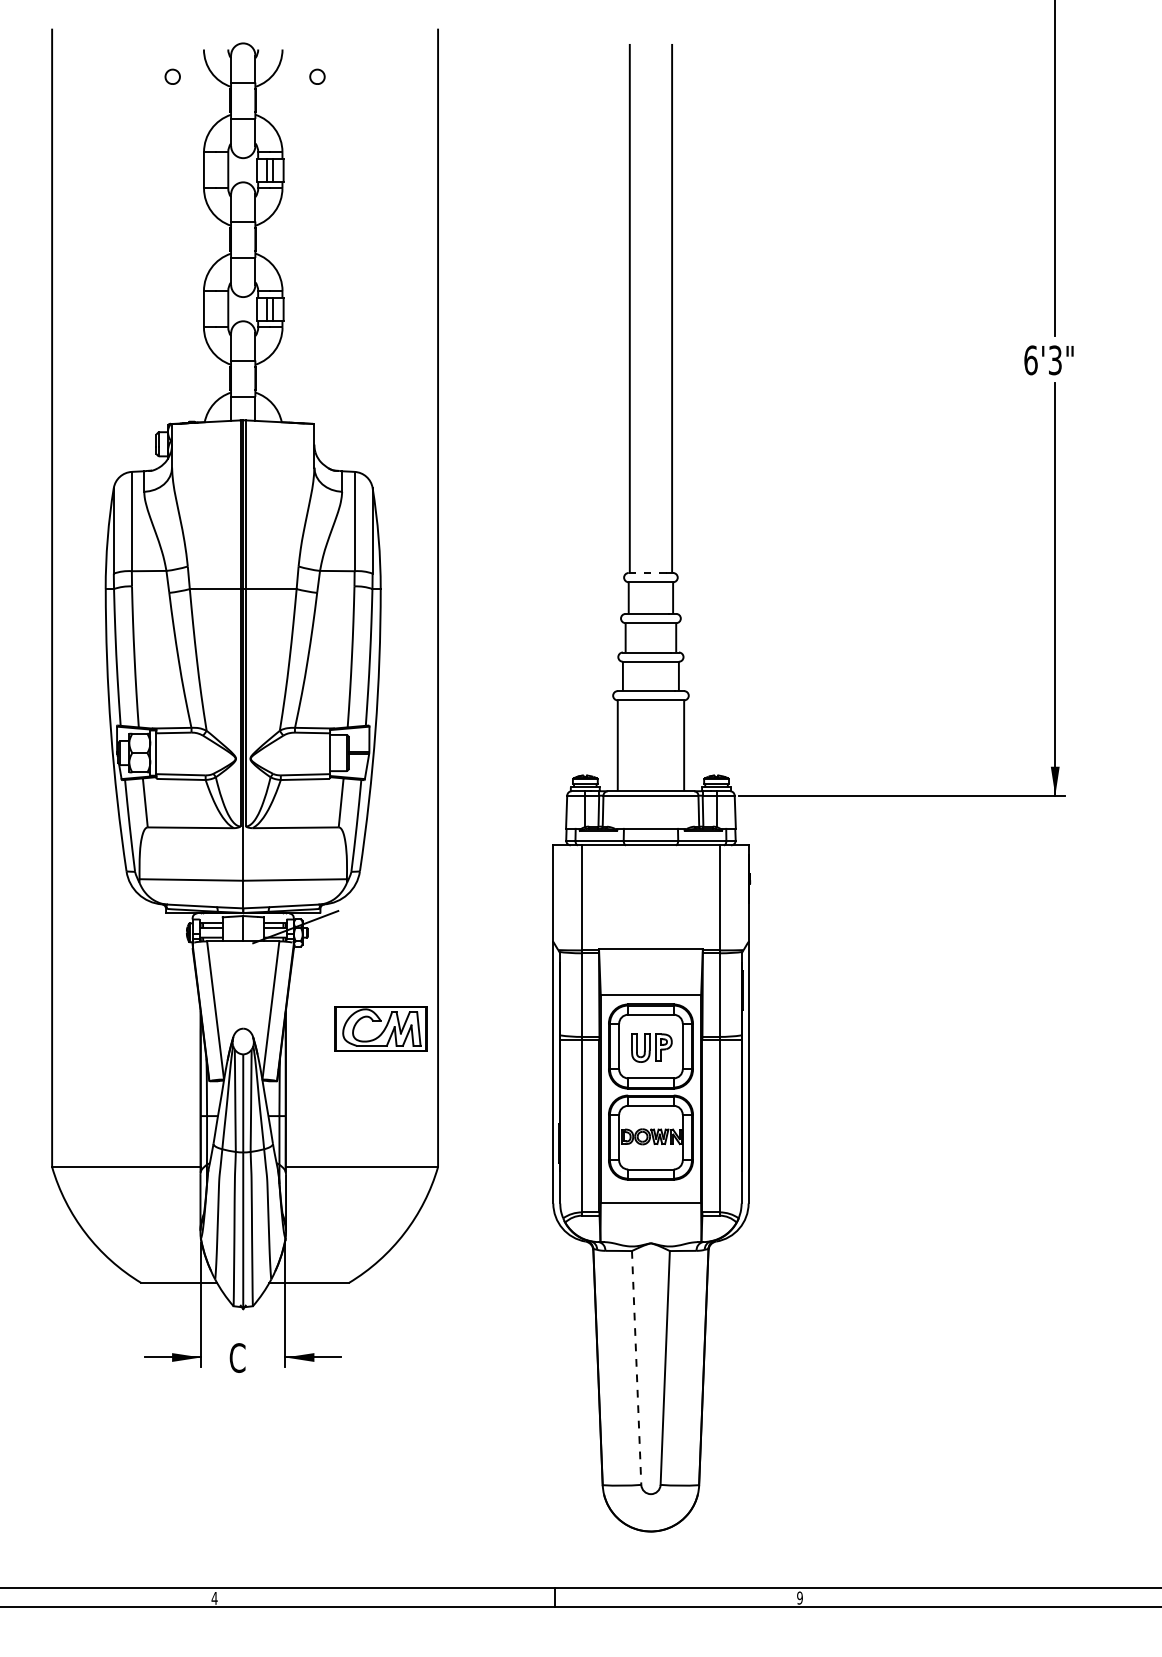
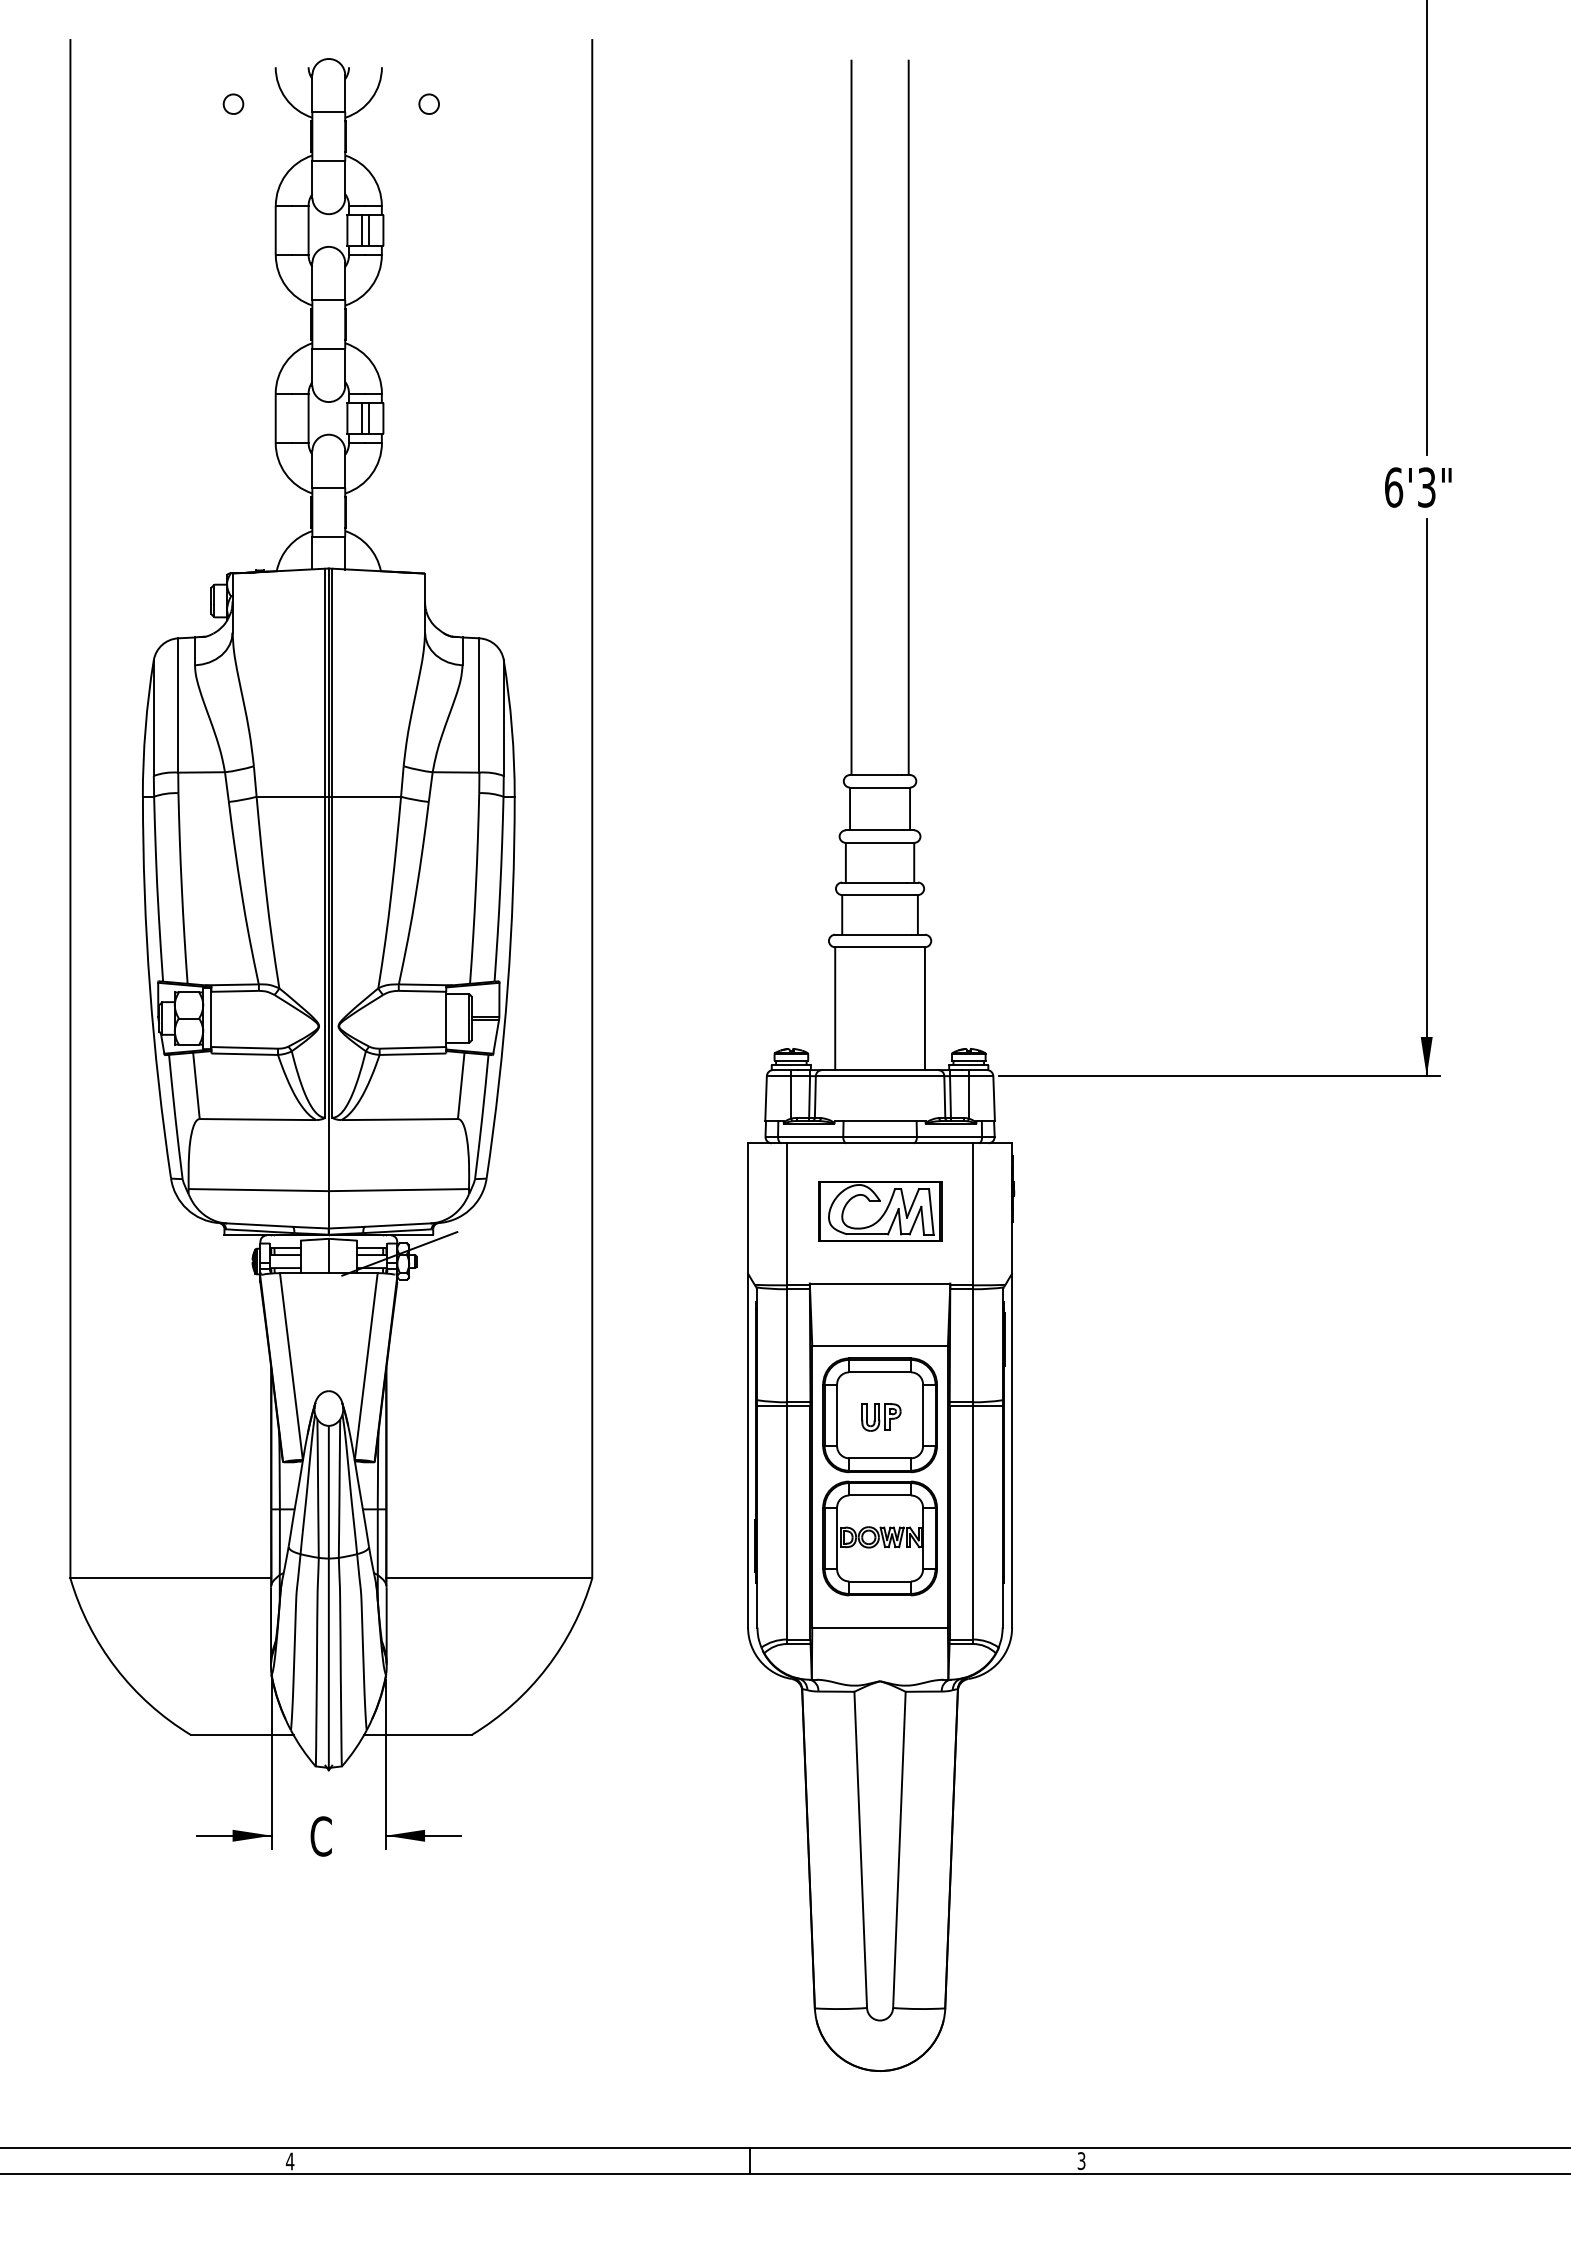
line: (647, 573) -> (875, 775), dashed -> solid
part: (381, 1028) -> (880, 1211), moved
part: (652, 1048) -> (881, 1417), size x0.71
line: (636, 1368) -> (860, 1850), dashed -> solid
text: (799, 1597) -> (1081, 2160), 9 -> 3

